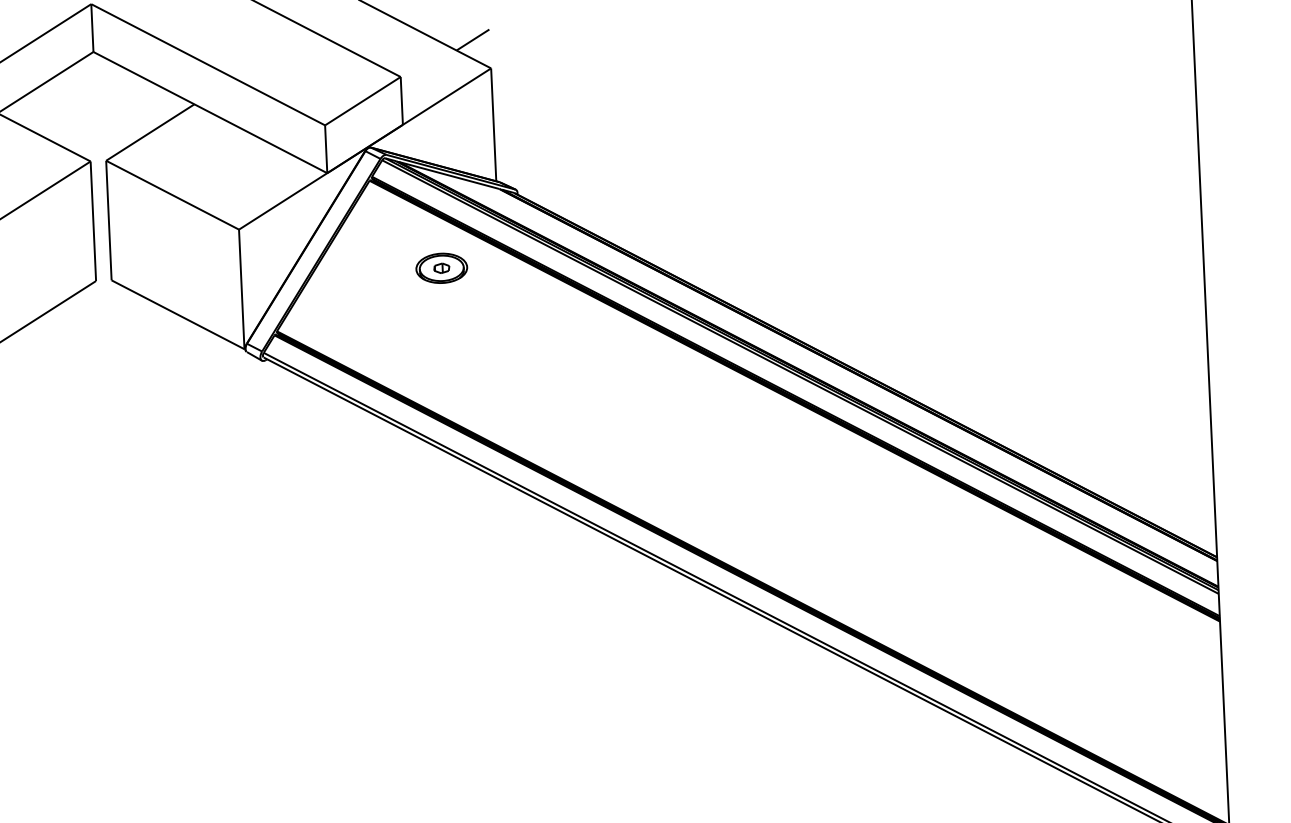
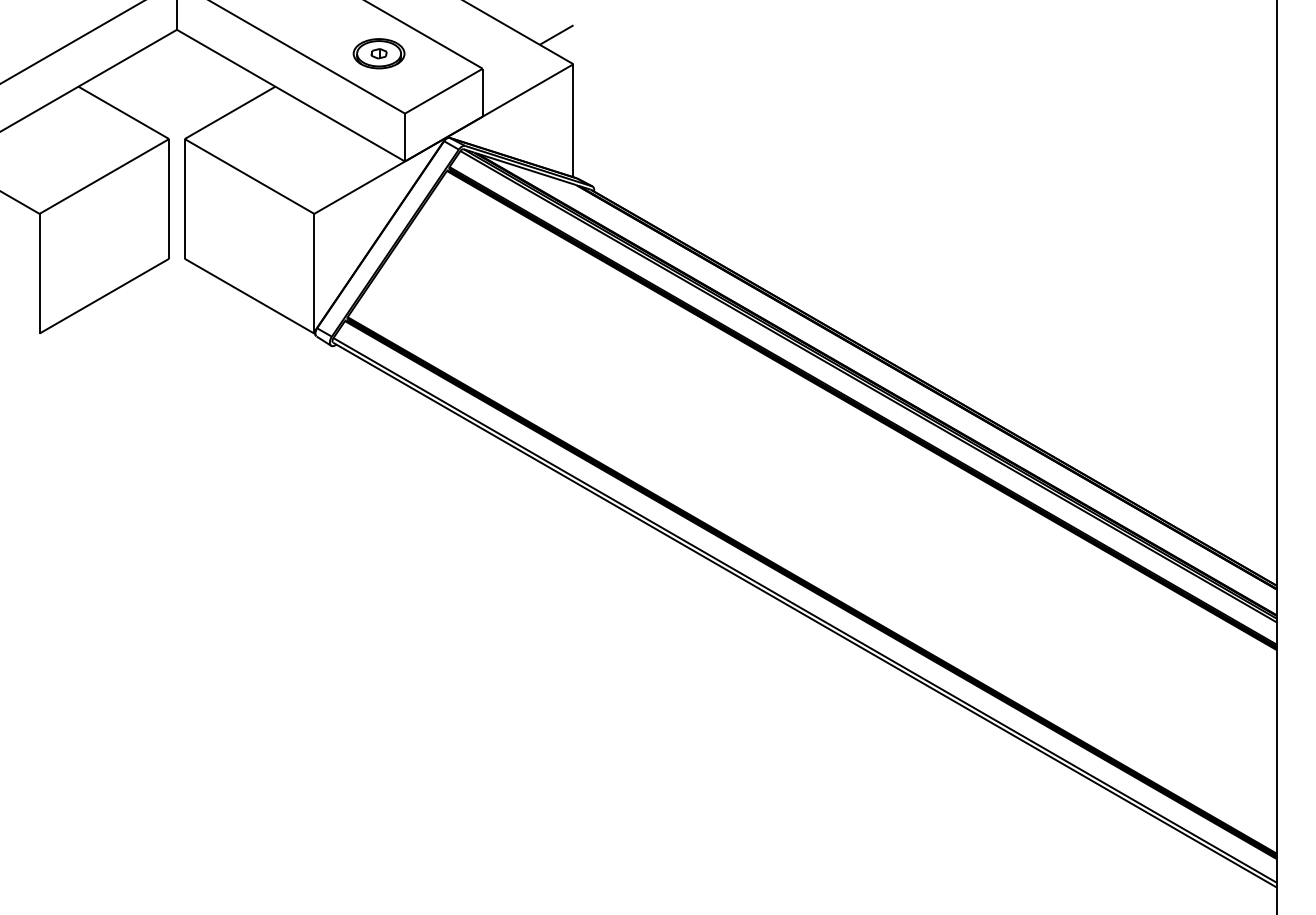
part: (441, 268) -> (378, 53), moved

